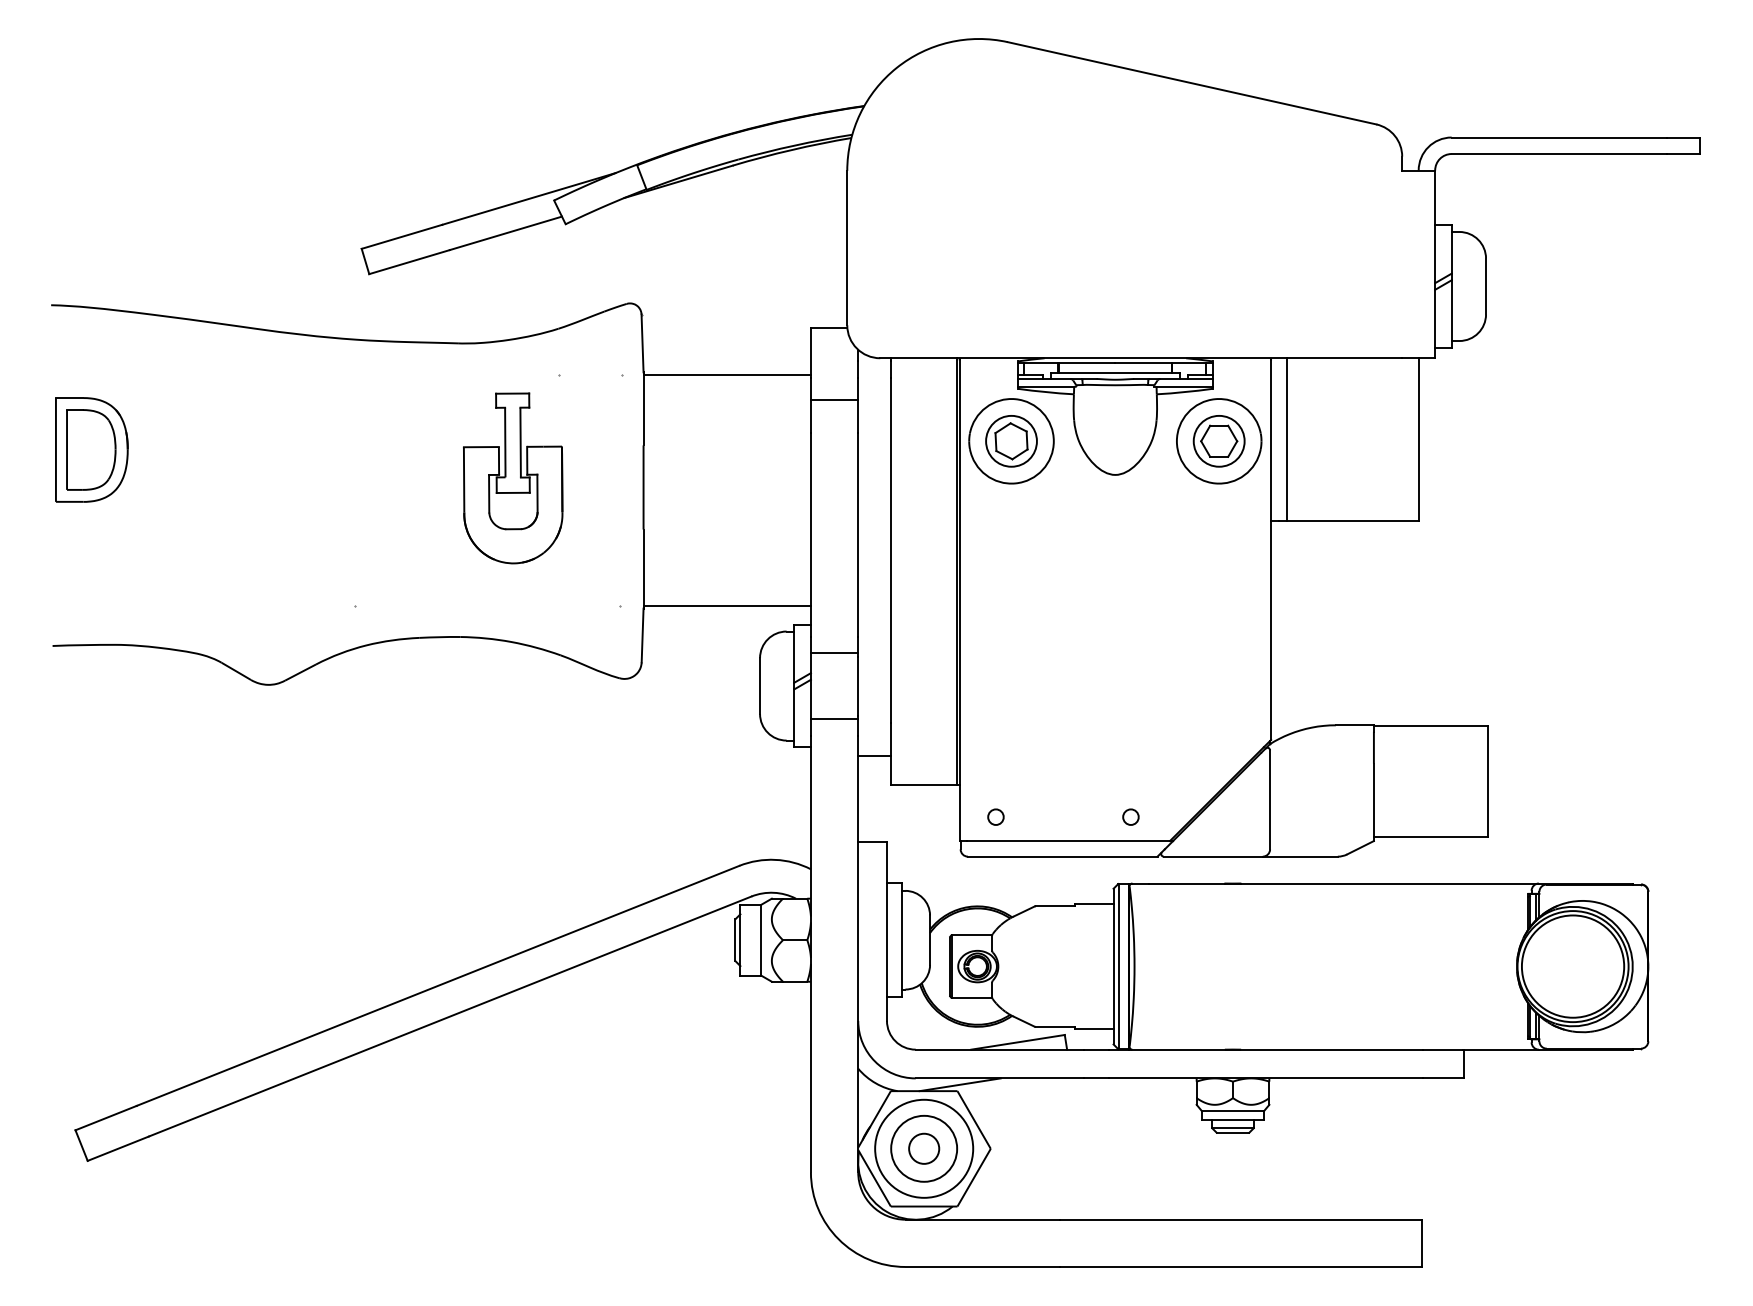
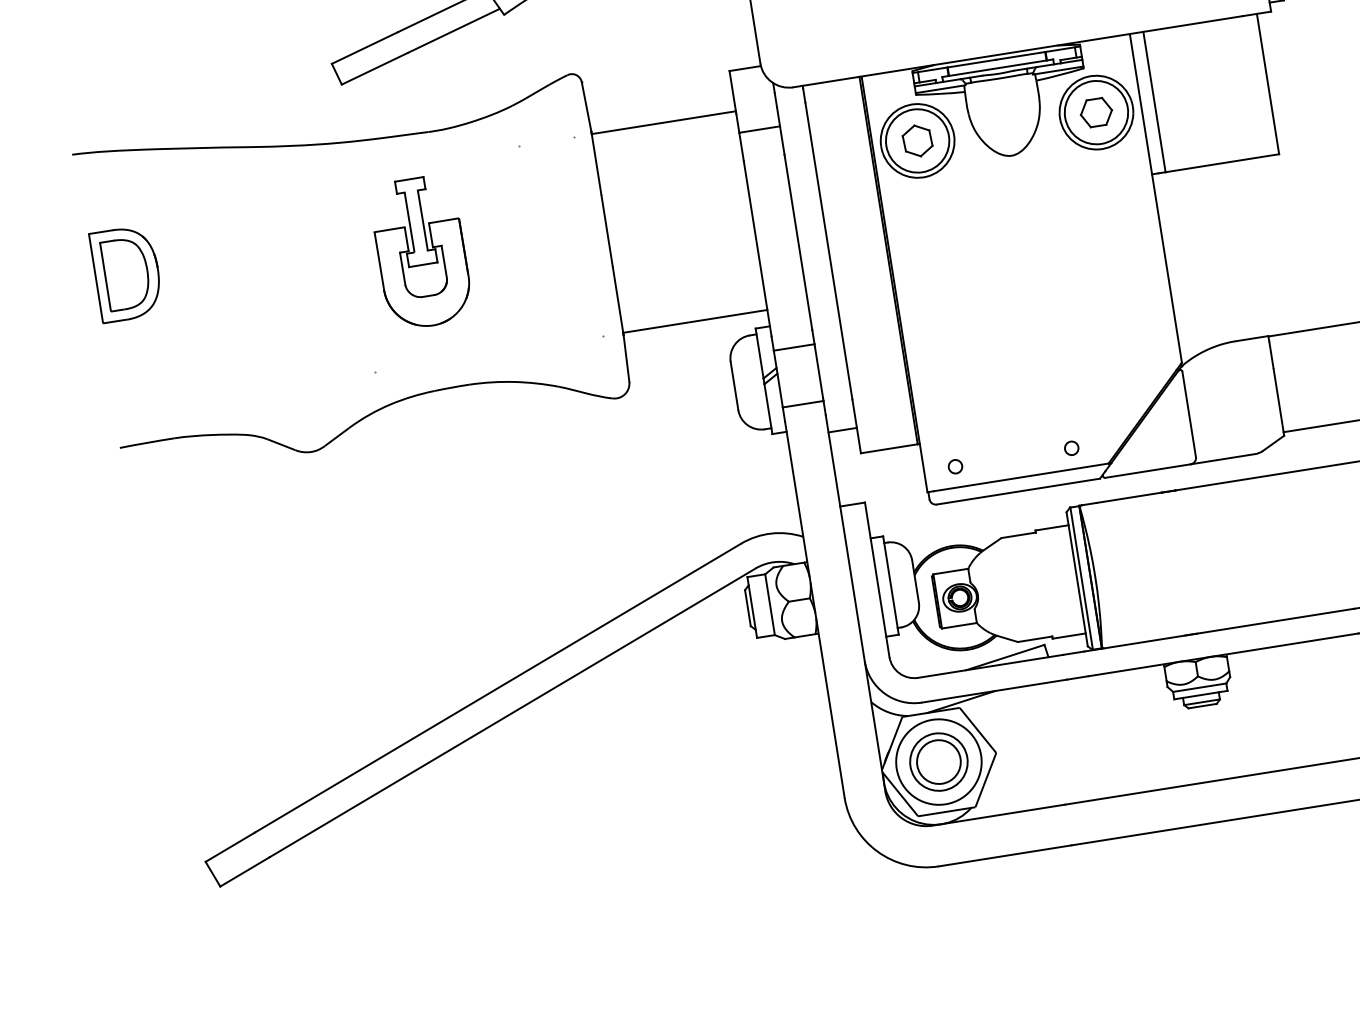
circle: (1011, 440) -> (917, 140), size x1.43
circle: (1218, 440) -> (1095, 112), size x1.43
part: (513, 478) -> (421, 252), moved
circle: (924, 1148) -> (939, 761), size x1.67

